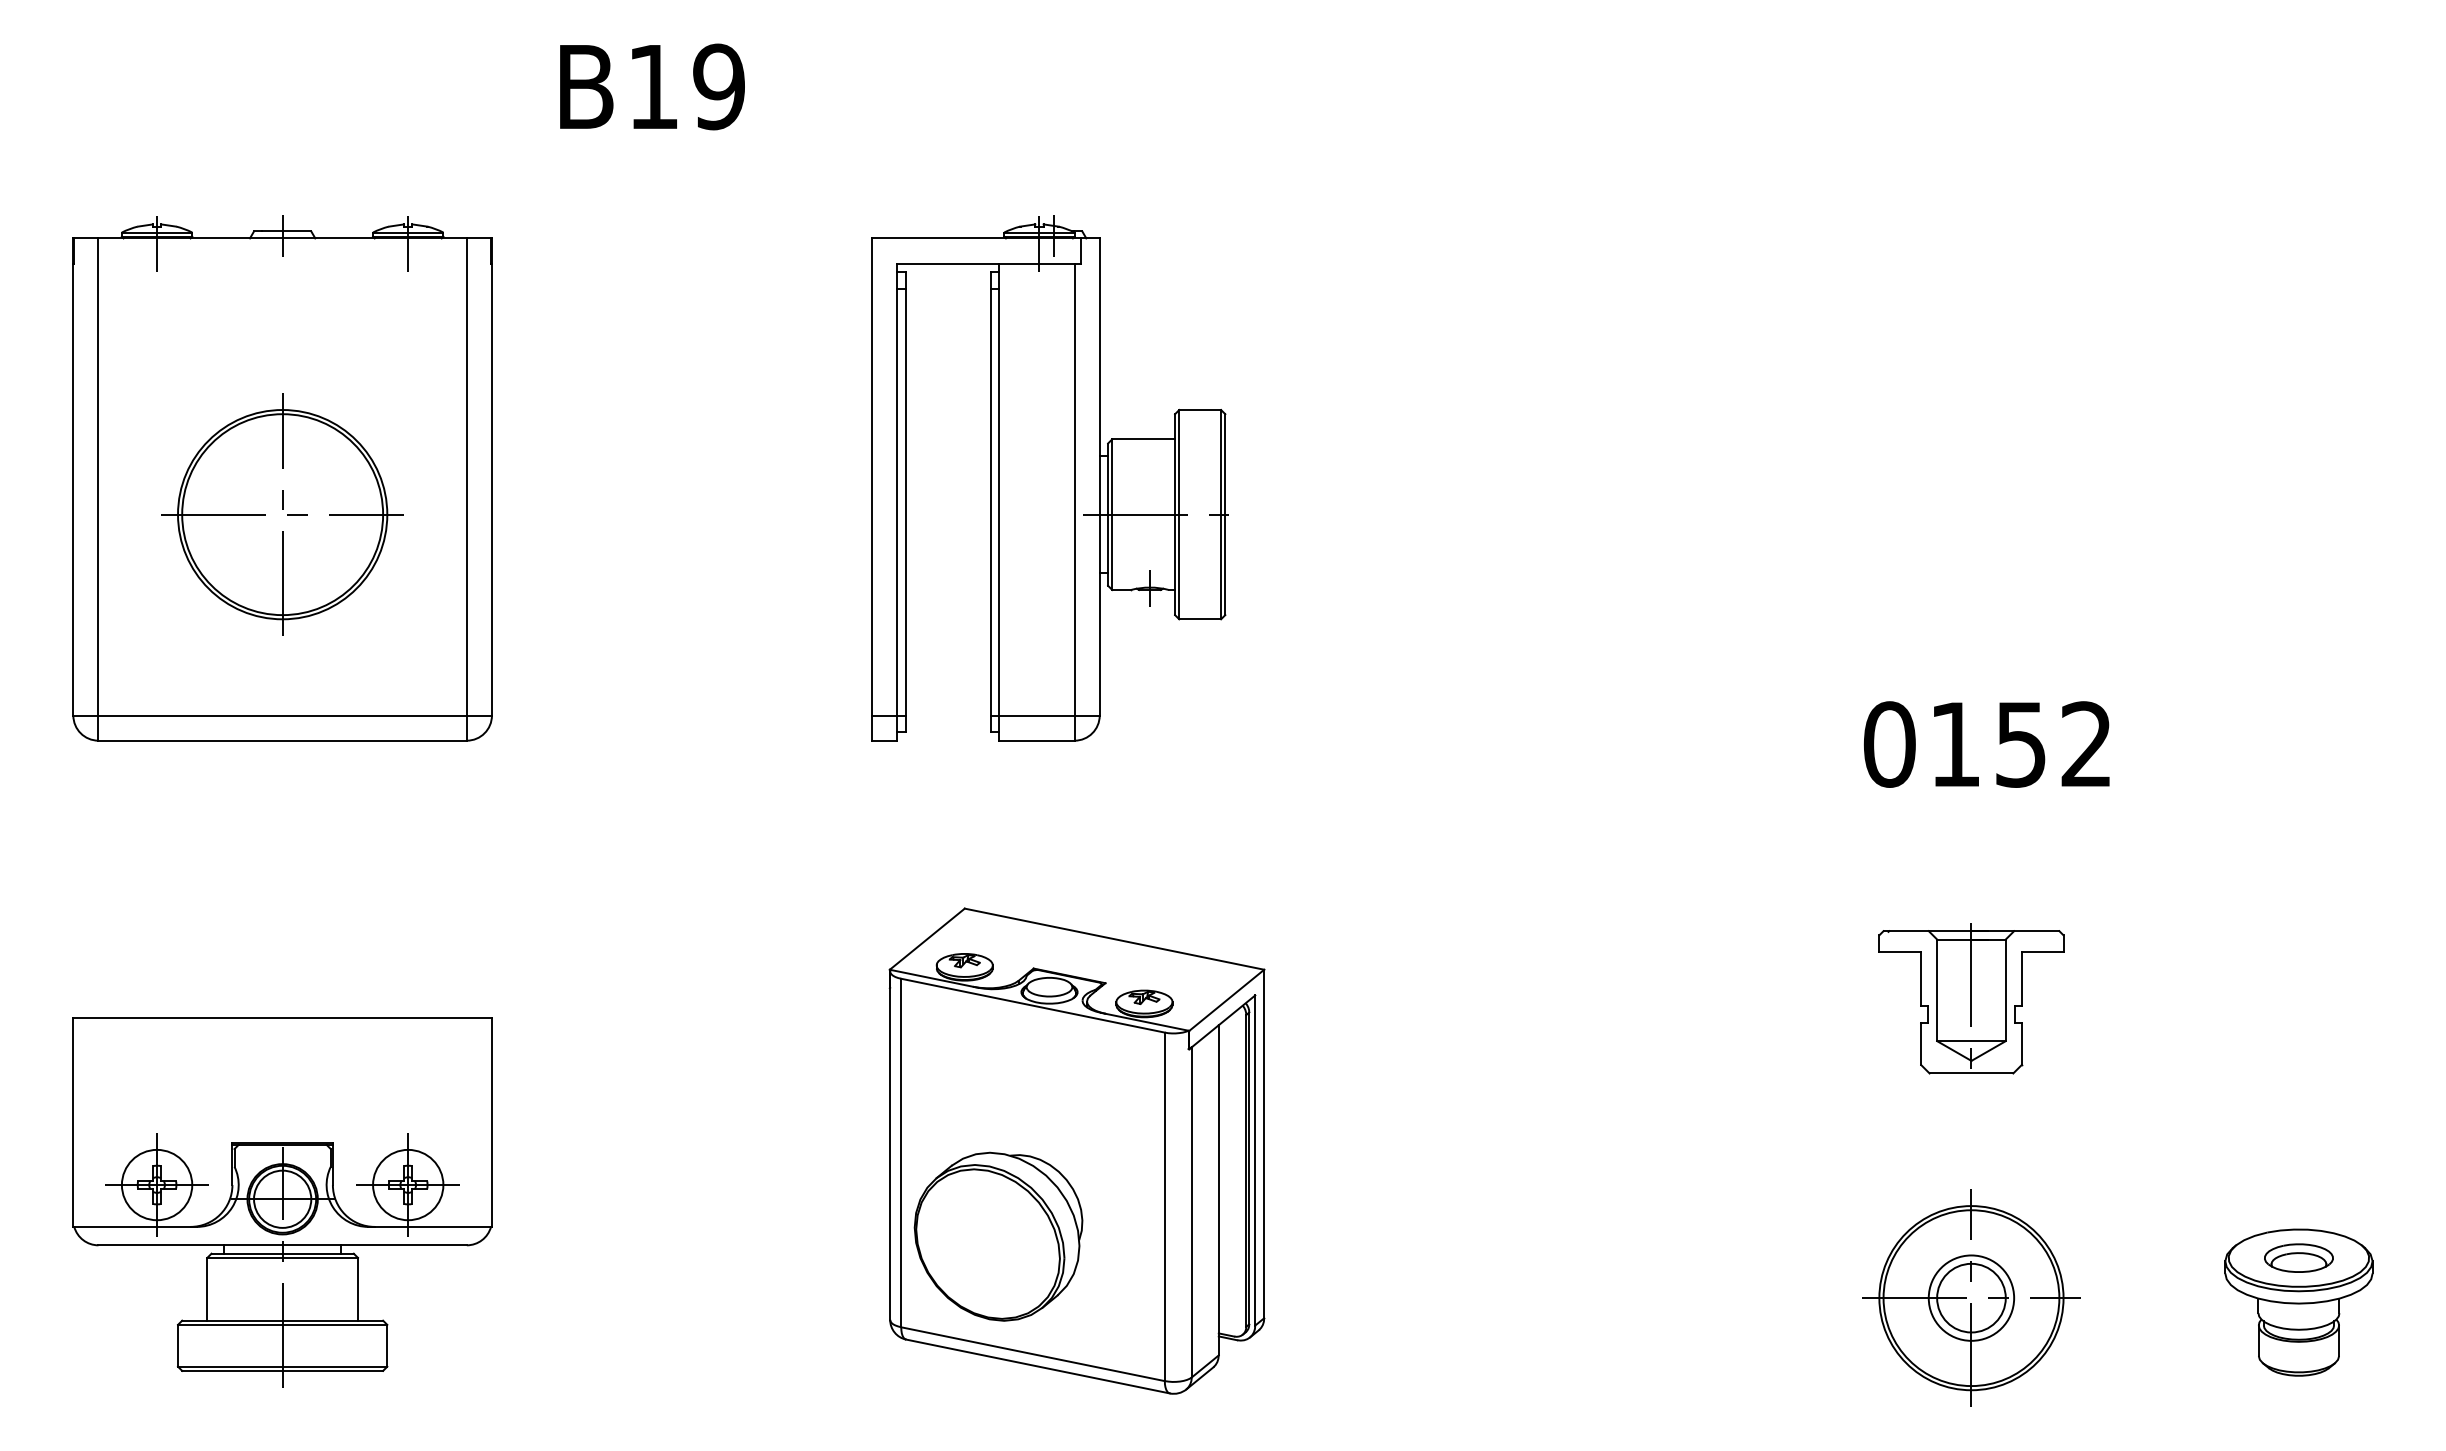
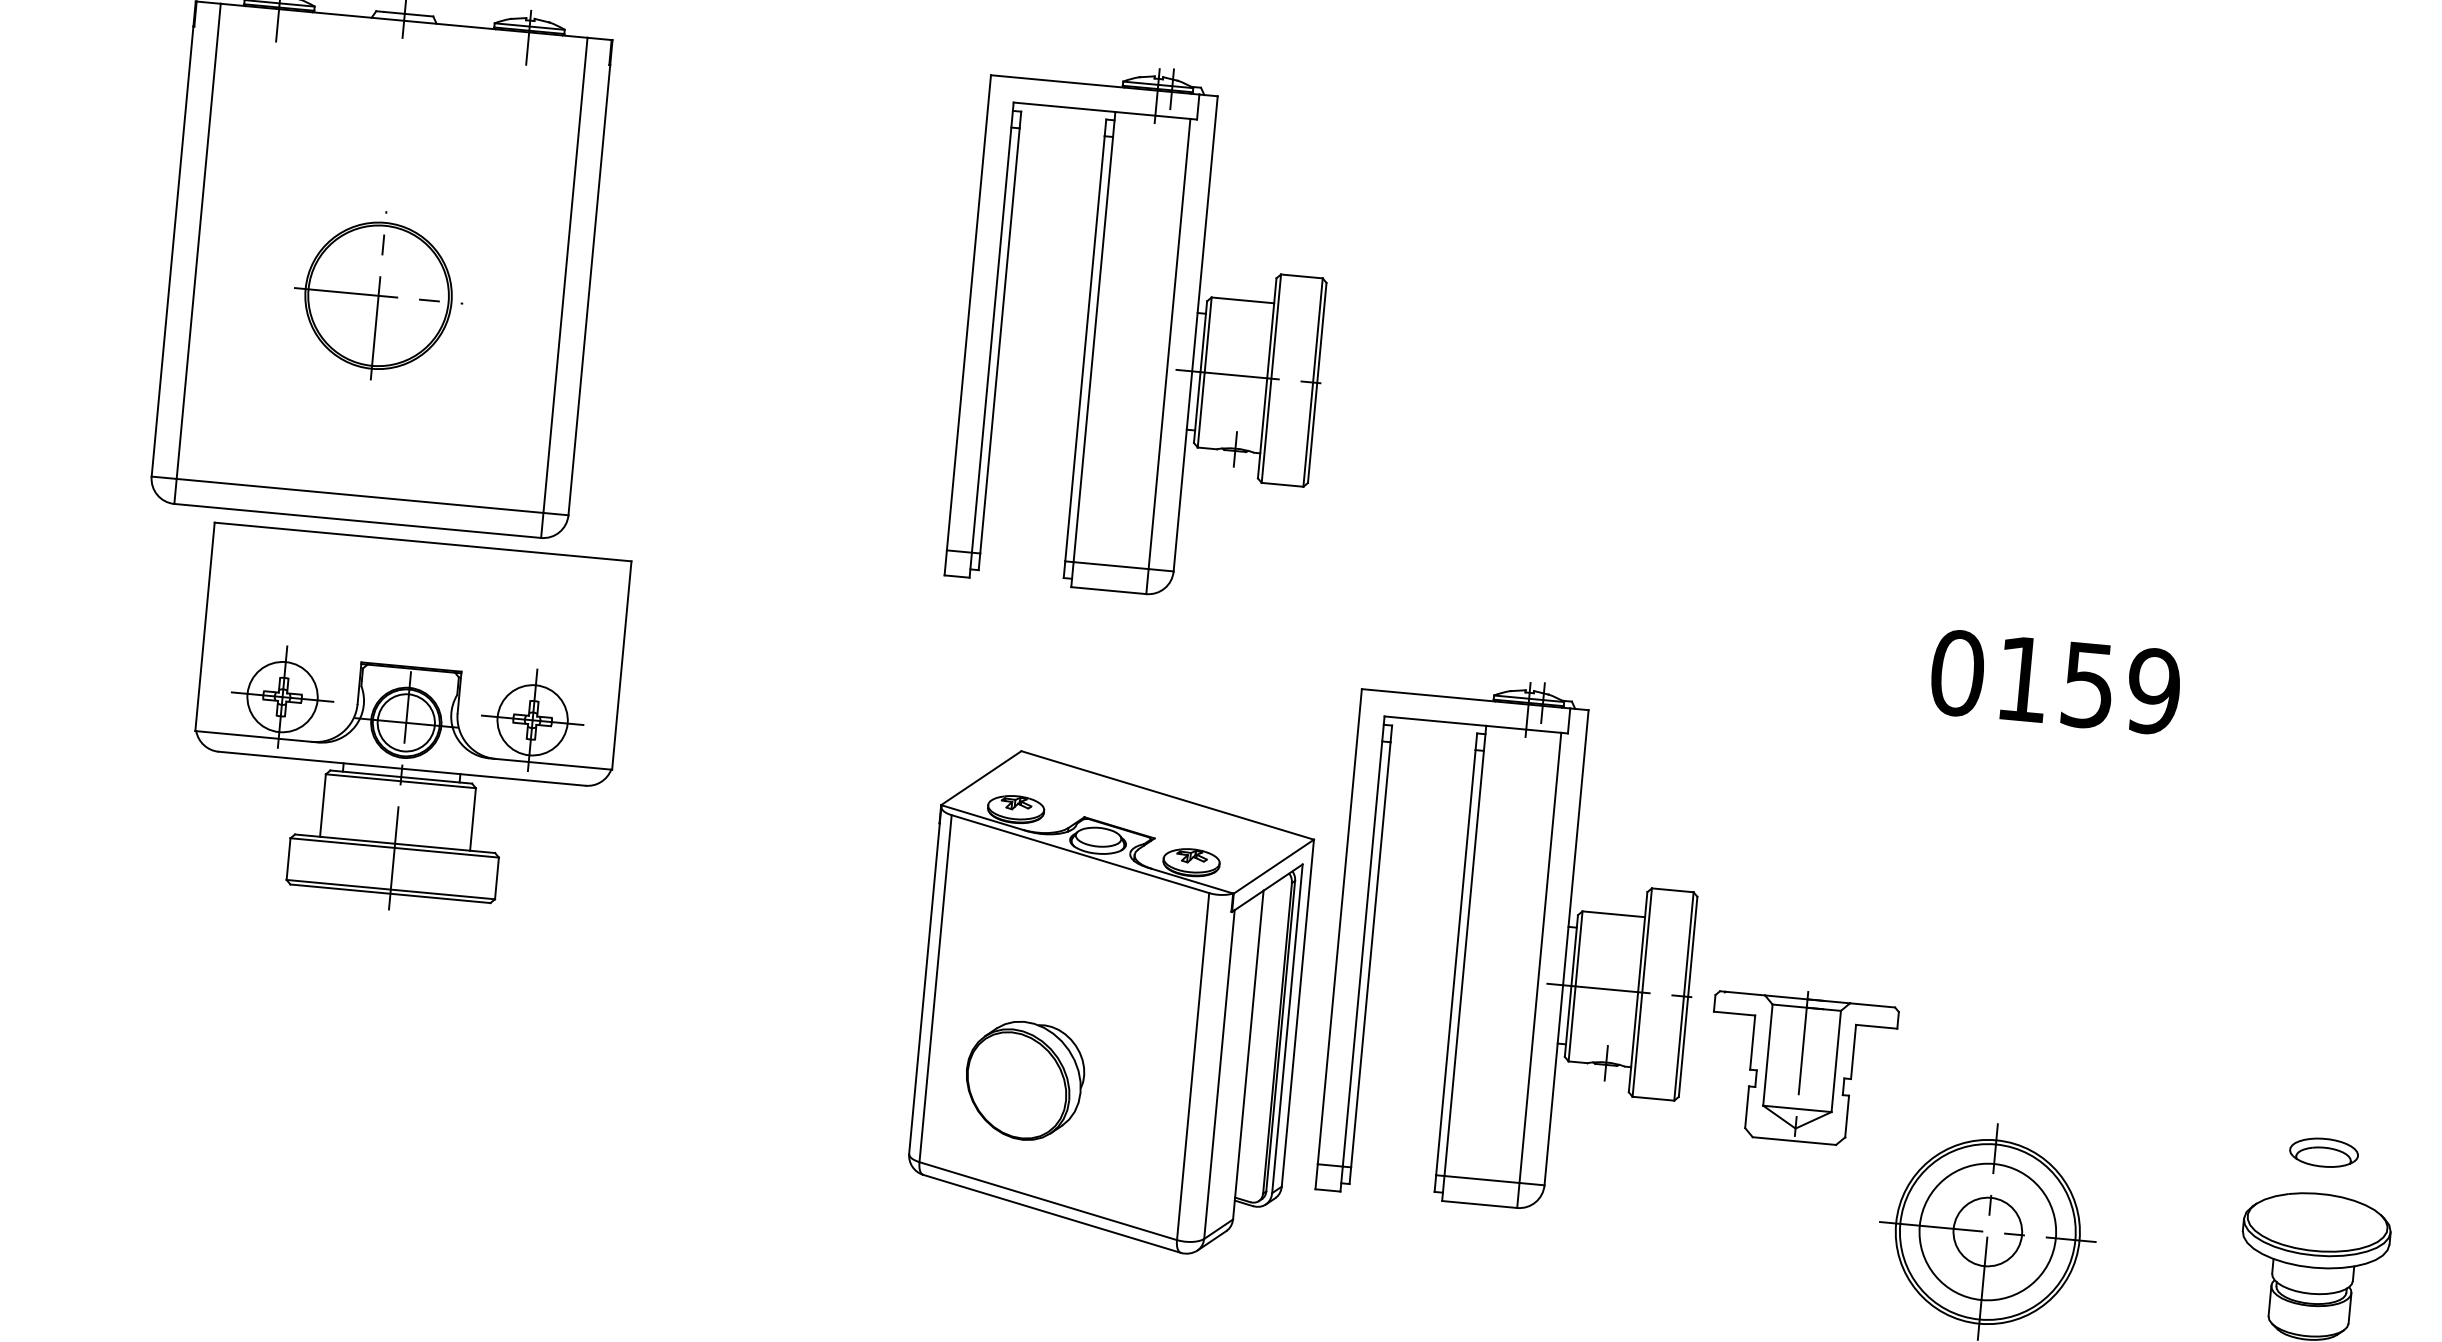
part: (282, 514) -> (378, 295), size x0.7
text: (2086, 744) -> (2153, 691), 0152 -> 0159
part: (1971, 998) -> (1801, 1066), moved
part: (1475, 1055) -> (1516, 944), added
part: (282, 1202) -> (405, 726), moved
part: (998, 1236) -> (1024, 1080), size x0.7
part: (2298, 1257) -> (2323, 1152), moved
circle: (1971, 1297) -> (1987, 1231), size x1.6

